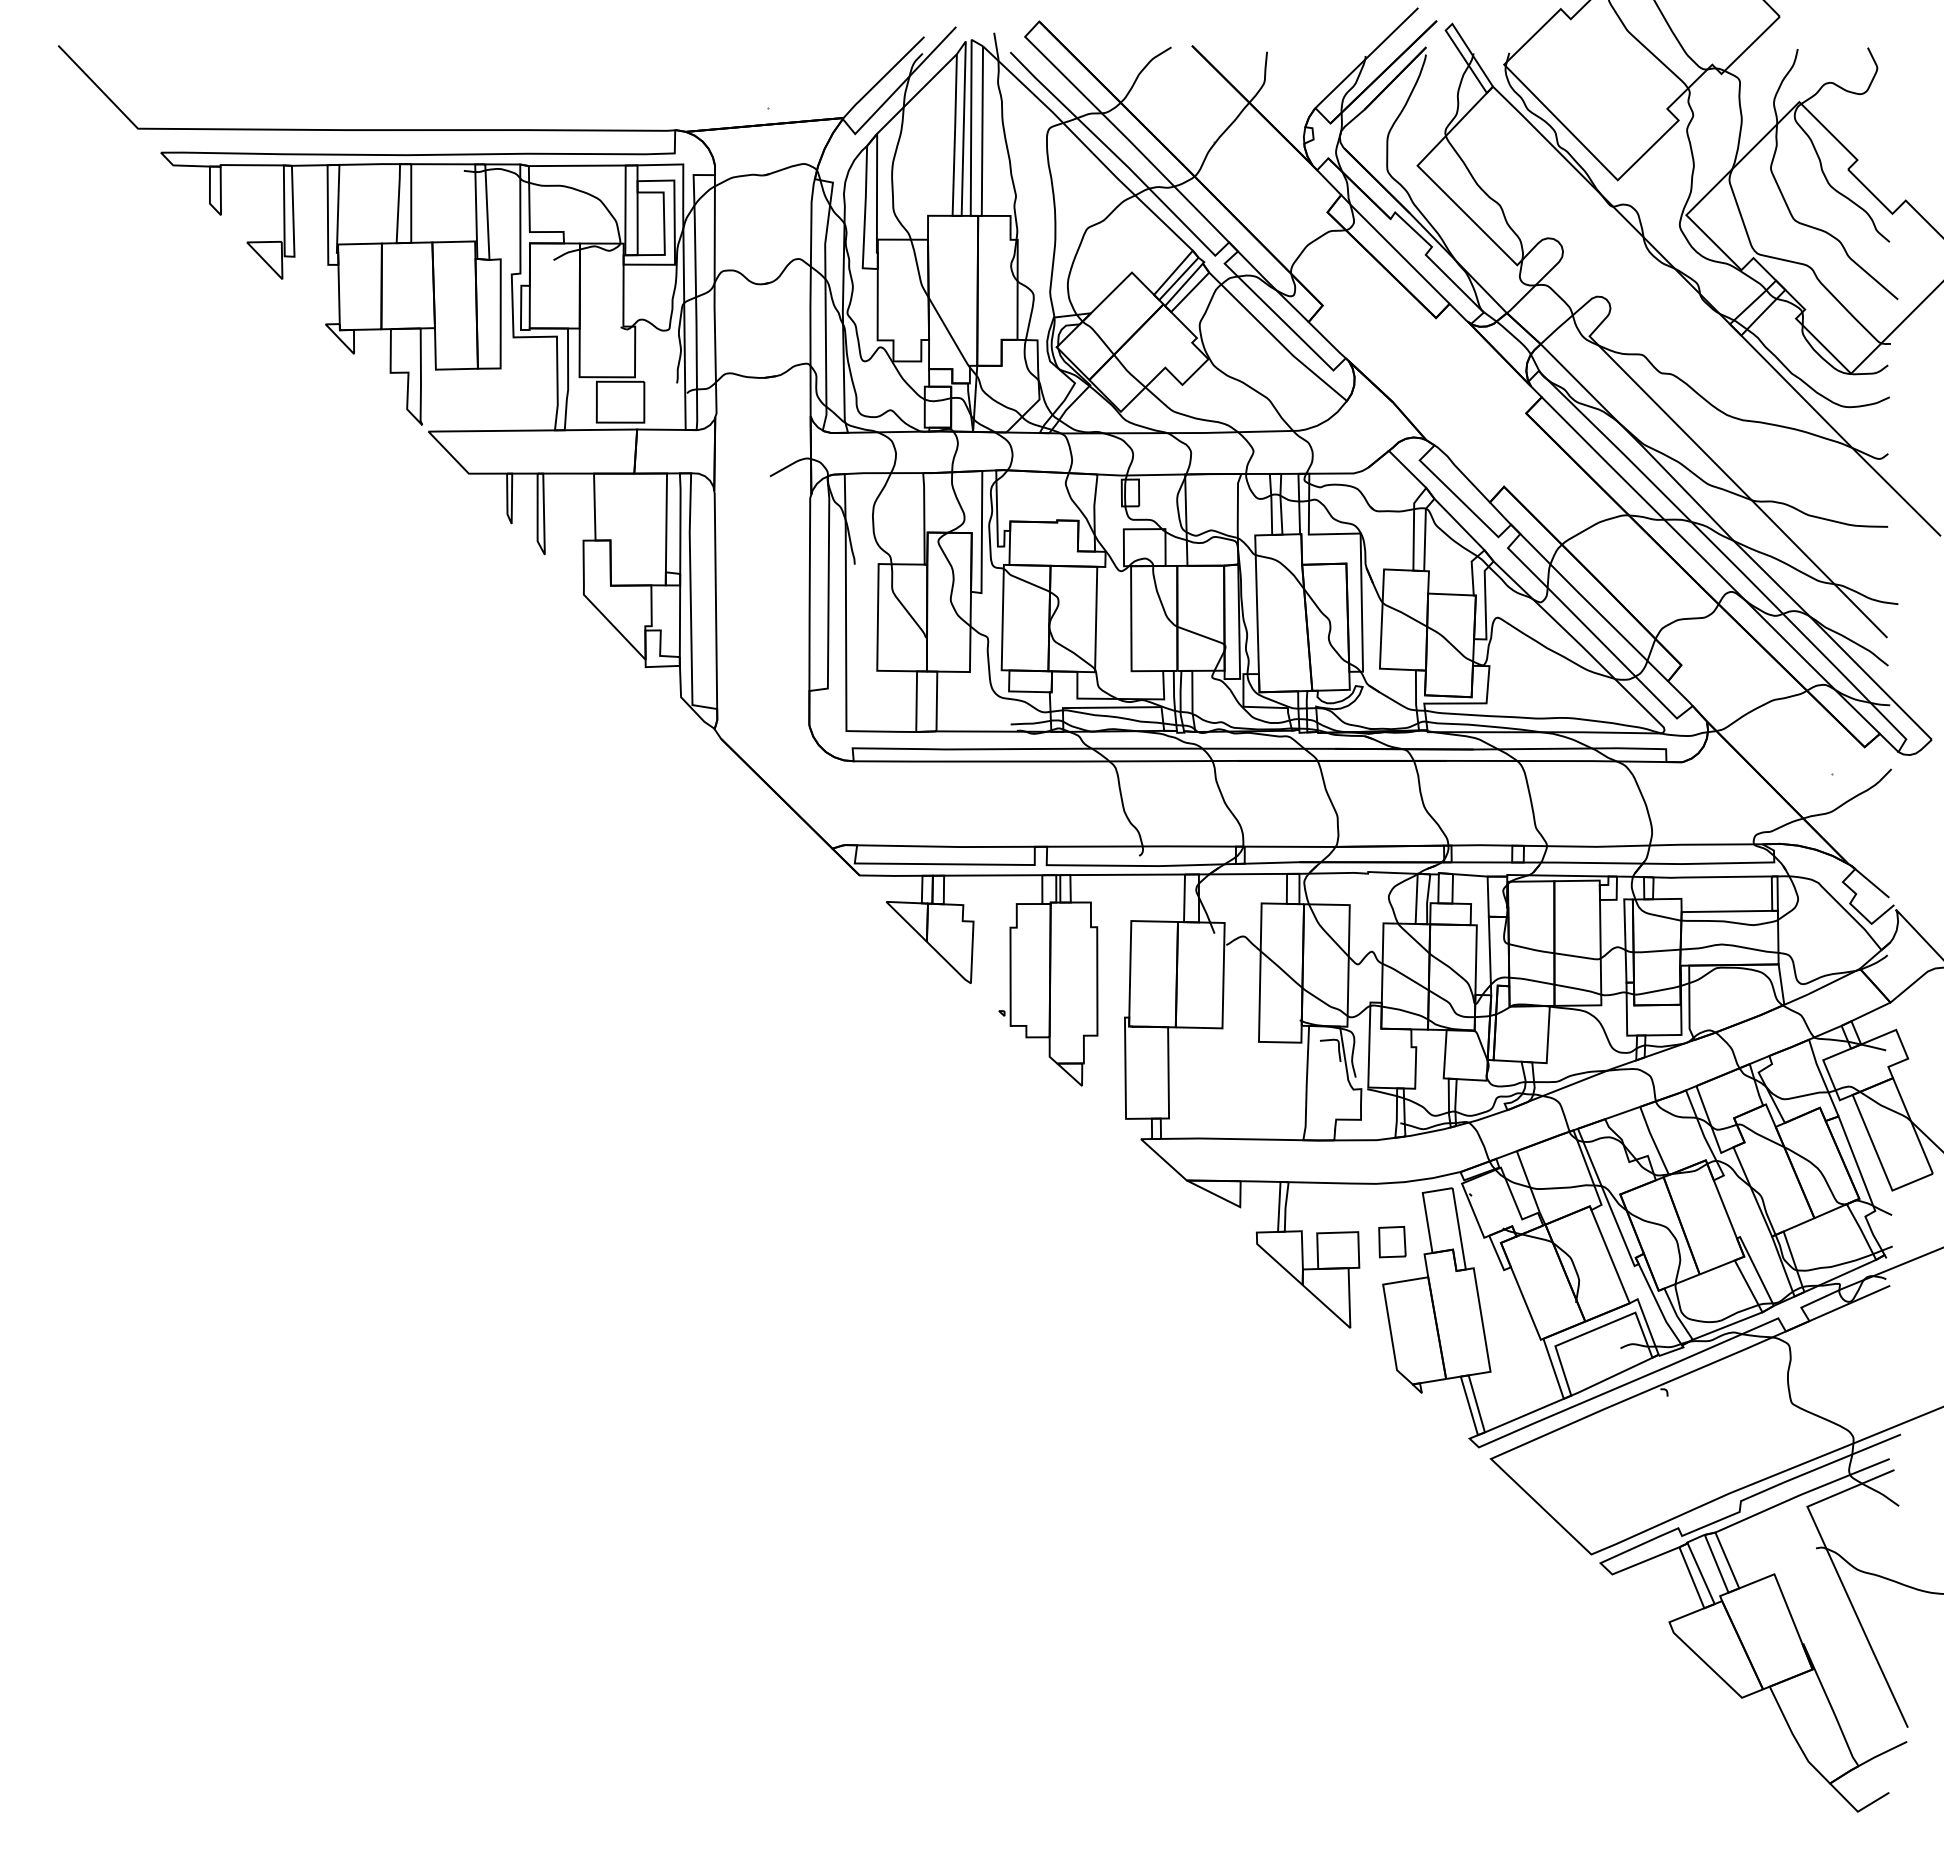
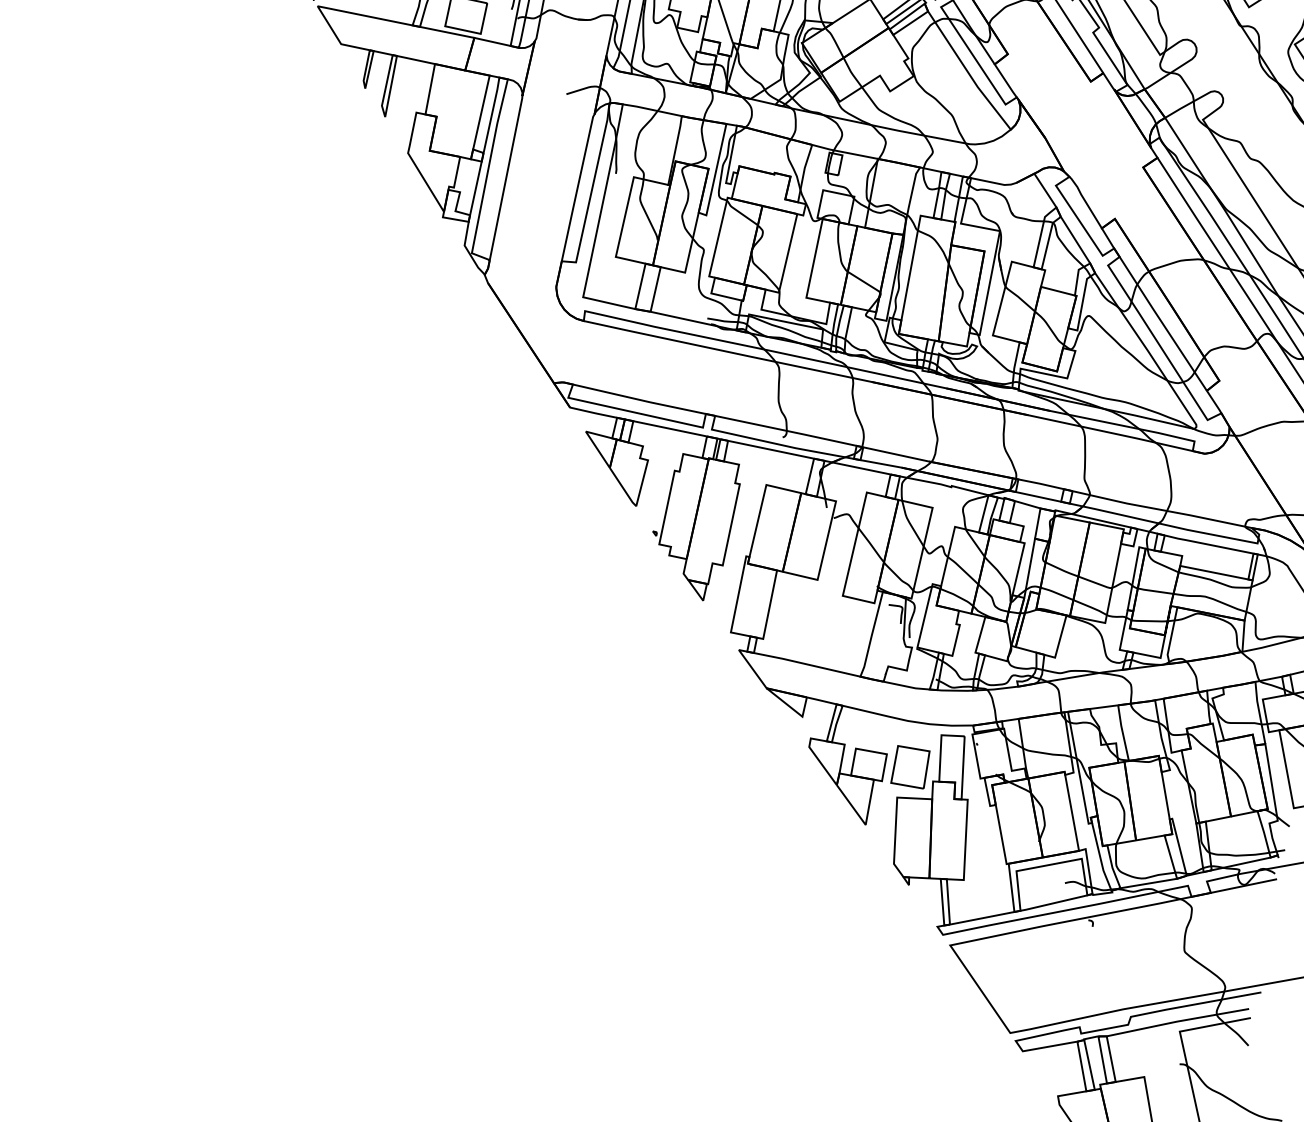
part: (1392, 1241) -> (911, 766), size x1.67

